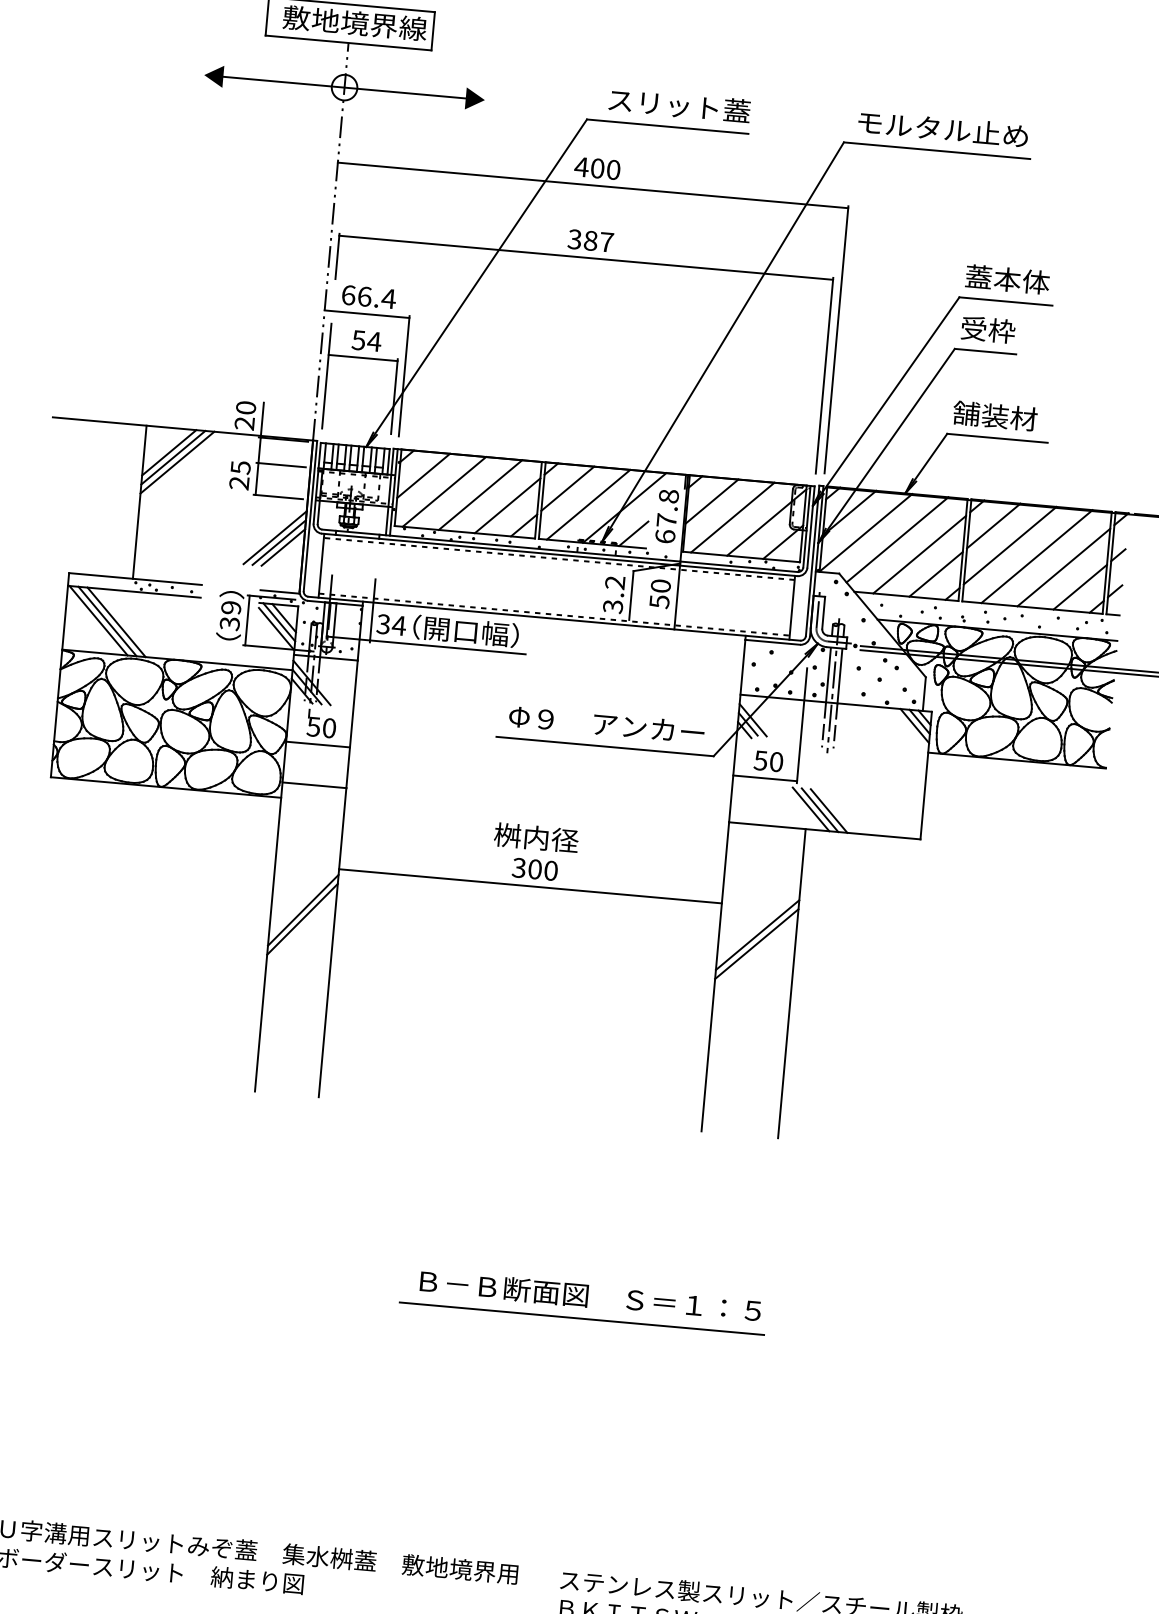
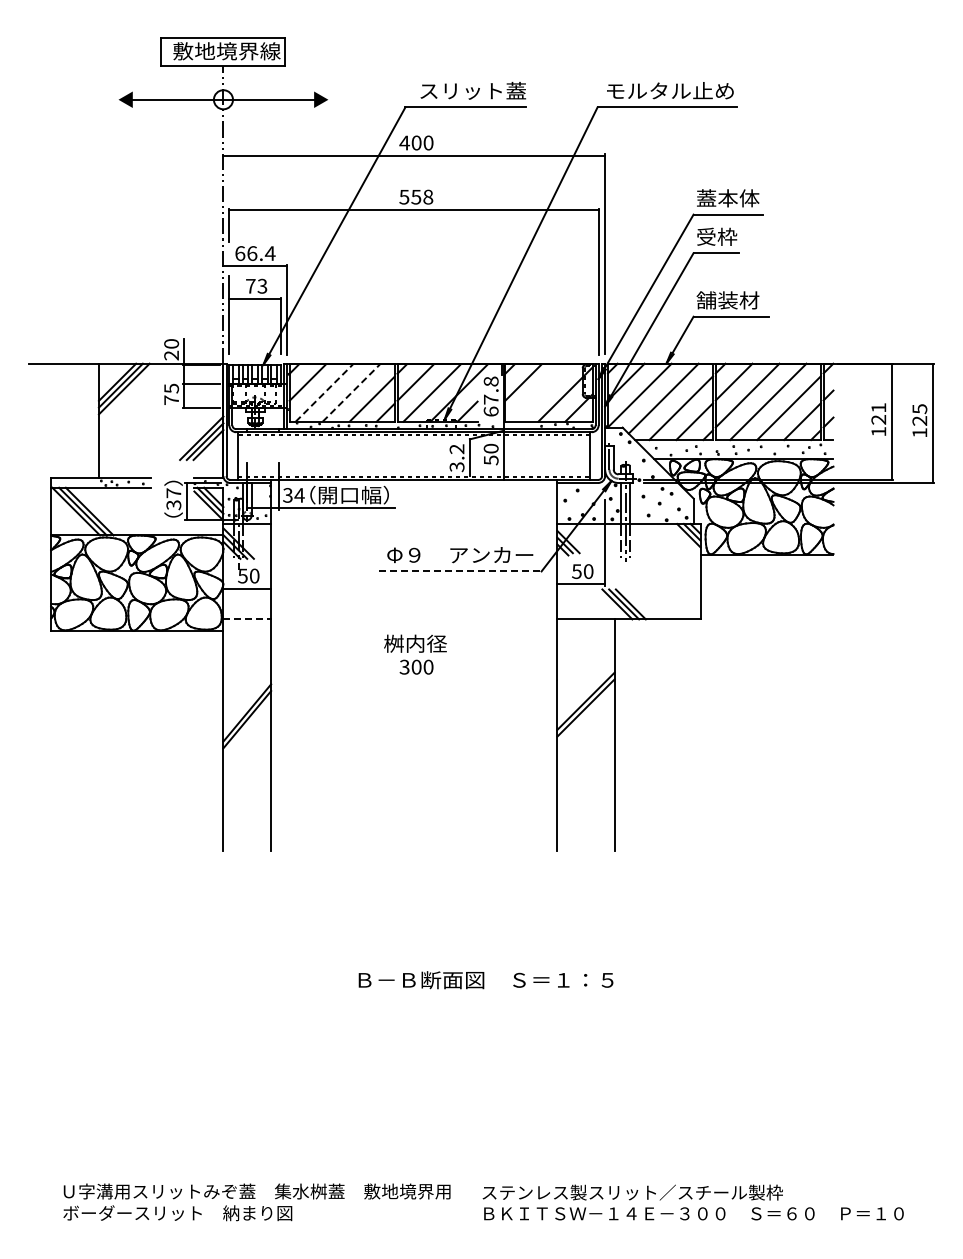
text: (591, 240) -> (416, 196), 387 -> 558
text: (366, 339) -> (256, 285), 54 -> 73
text: (239, 483) -> (171, 400), 25 -> 75
line: (444, 491) -> (324, 392), solid -> dashed
line: (480, 494) -> (351, 392), solid -> dashed
line: (732, 516) -> (539, 392), removed
text: (230, 608) -> (173, 493), 39 -> 37
line: (605, 746) -> (460, 571), solid -> dashed
line: (314, 785) -> (247, 619), solid -> dashed
line: (530, 886) -> (414, 680), removed
line: (581, 1318) -> (480, 997), removed

